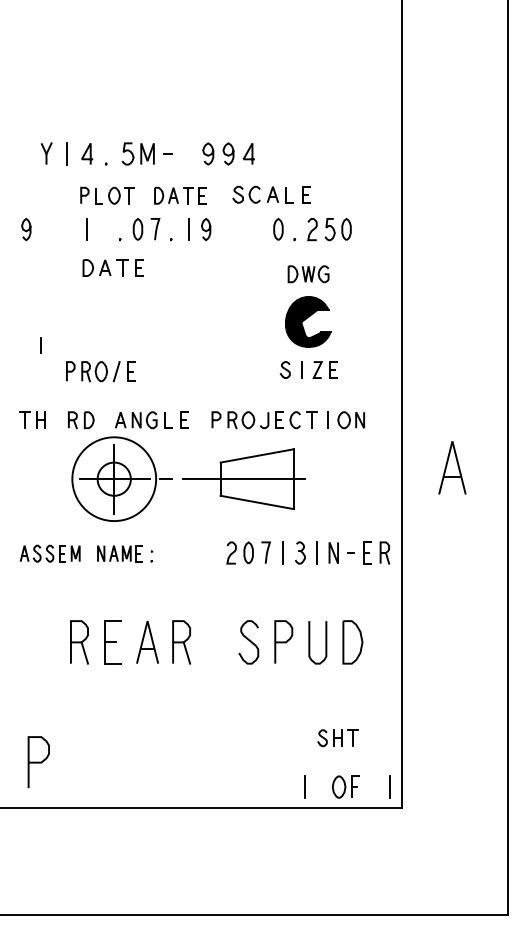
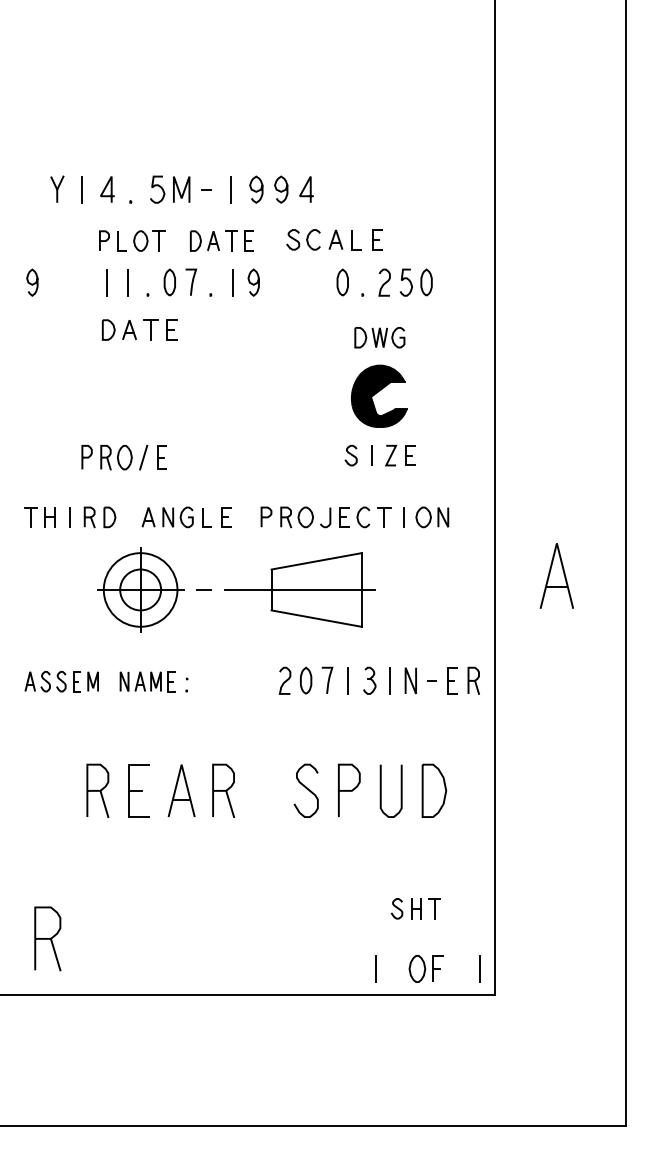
line: (187, 153) -> (230, 189), added
line: (103, 229) -> (127, 282), added
line: (40, 345) -> (69, 517), moved
circle: (114, 478) -> (140, 589), size x0.71
line: (45, 775) -> (55, 954), added

